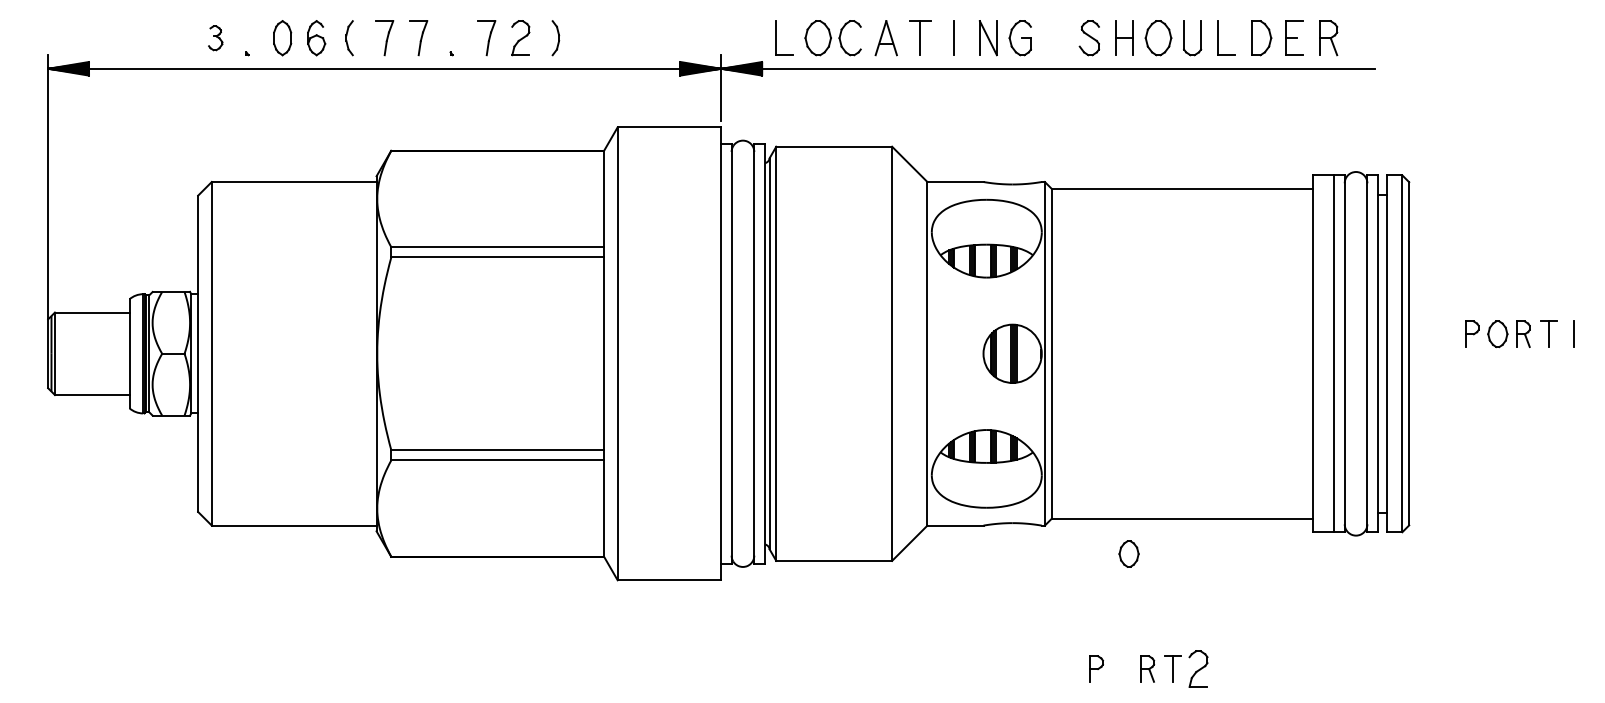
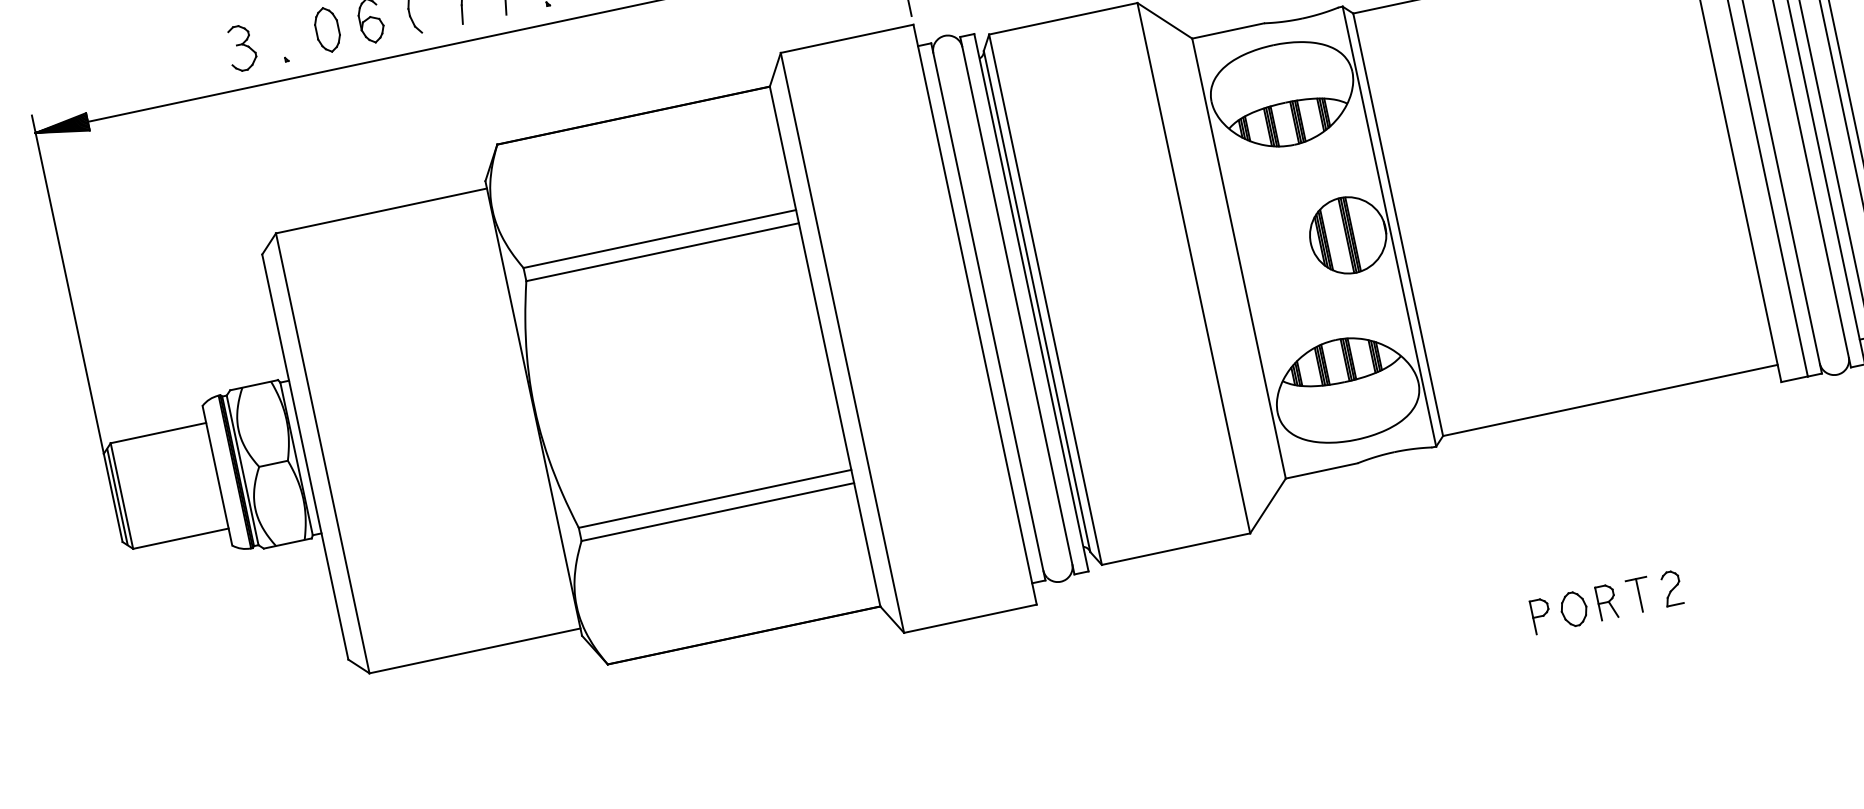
part: (215, 38) -> (241, 48), size x1.43
part: (1128, 553) -> (1573, 608), moved
part: (1198, 668) -> (1671, 587), size x0.71

